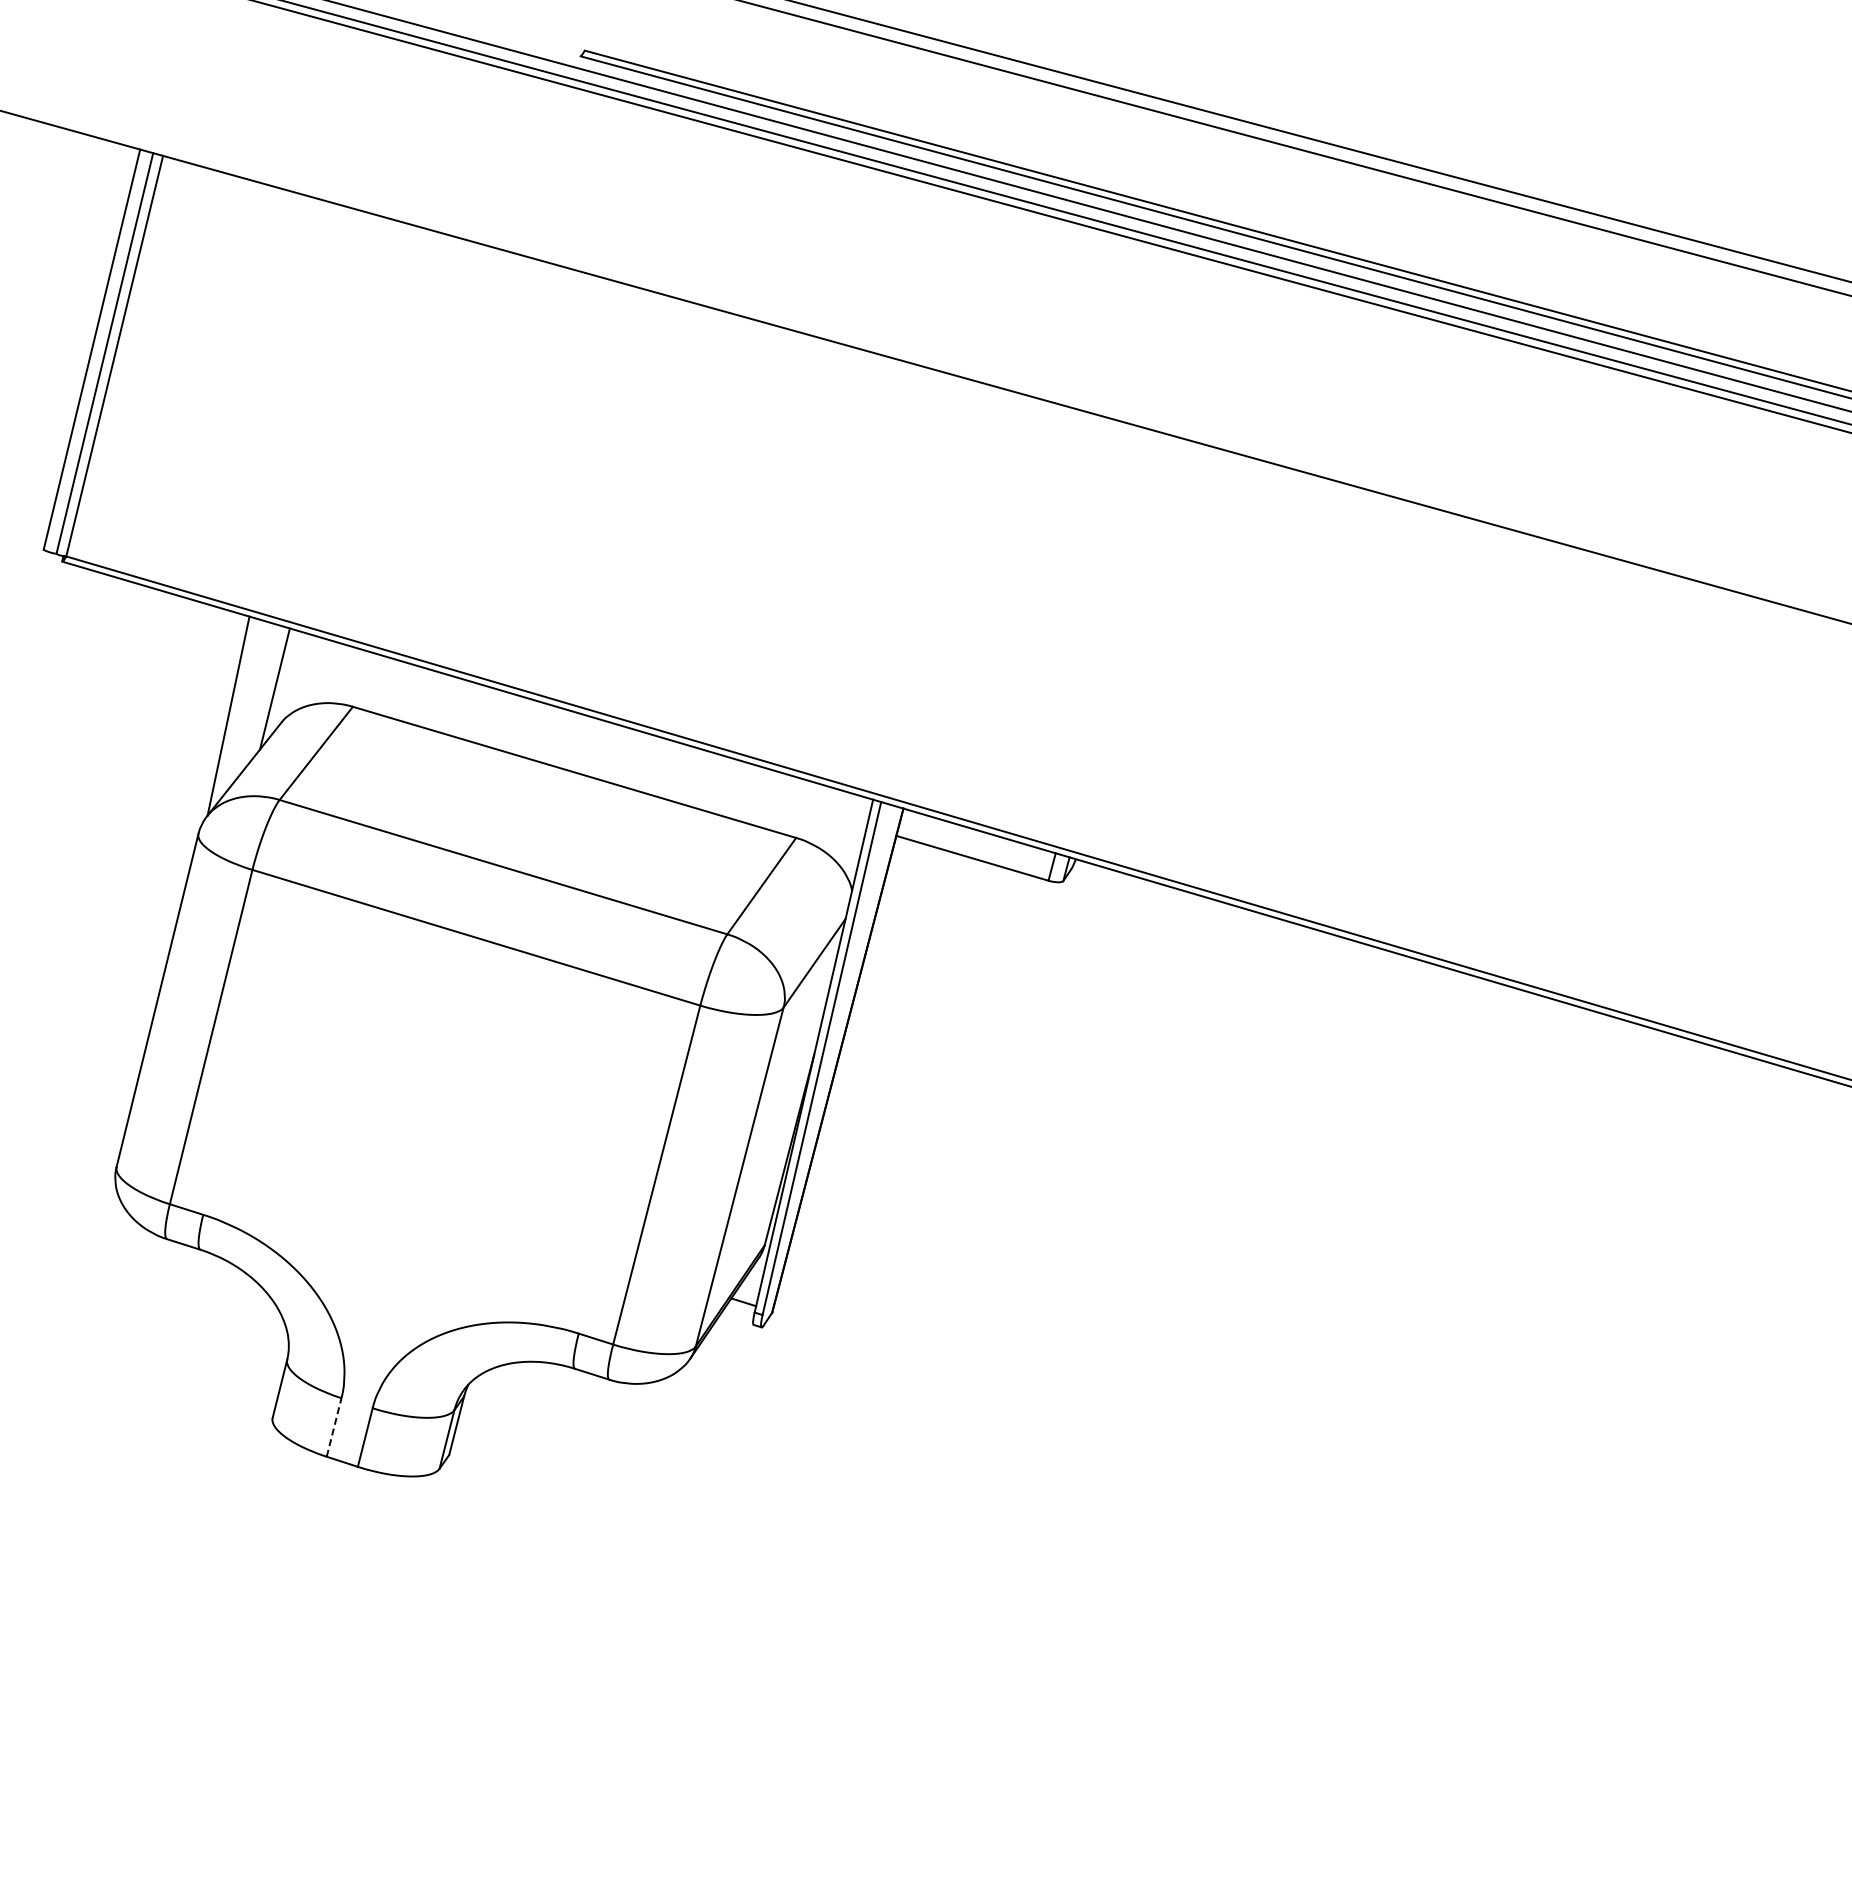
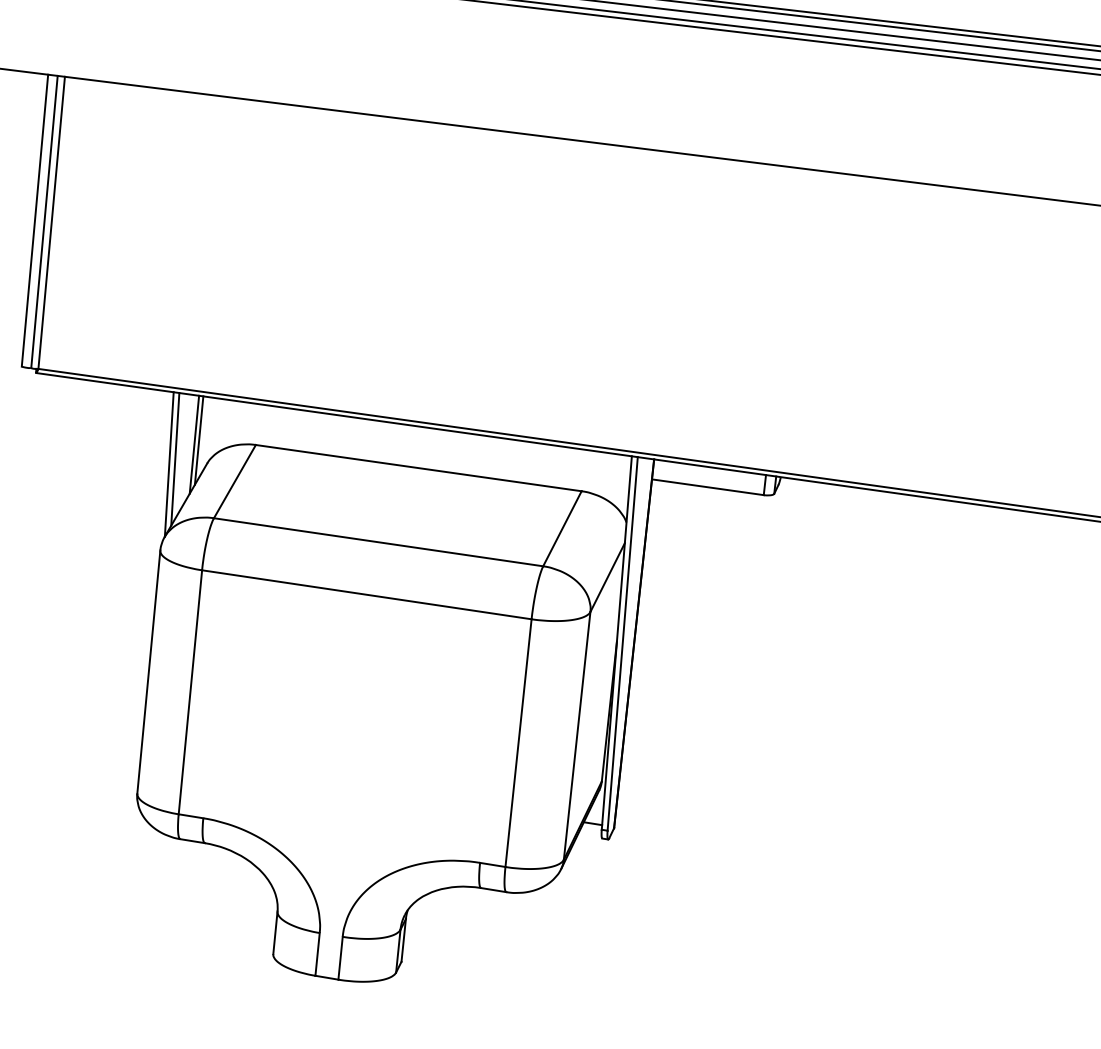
line: (267, 693) -> (194, 444), added
line: (237, 709) -> (174, 458), added
line: (334, 1427) -> (317, 954), dashed -> solid

